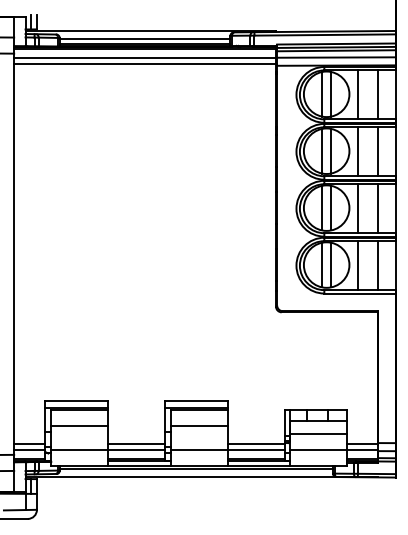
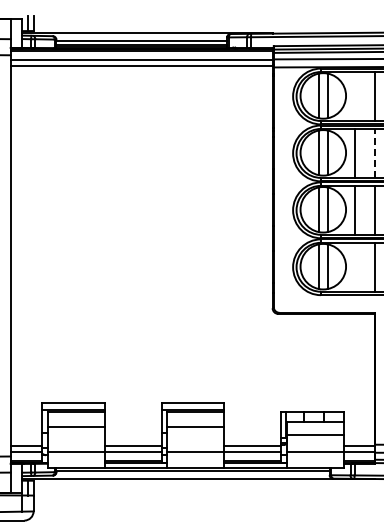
line: (357, 94) -> (354, 96), removed
line: (378, 151) -> (375, 153), solid -> dashed
line: (357, 265) -> (354, 267), removed

